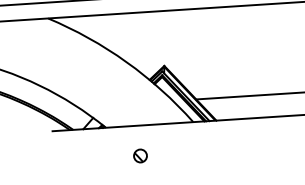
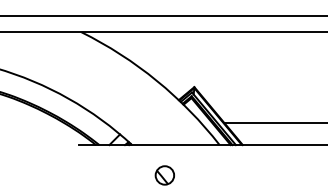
part: (140, 156) -> (164, 175), size x1.43

